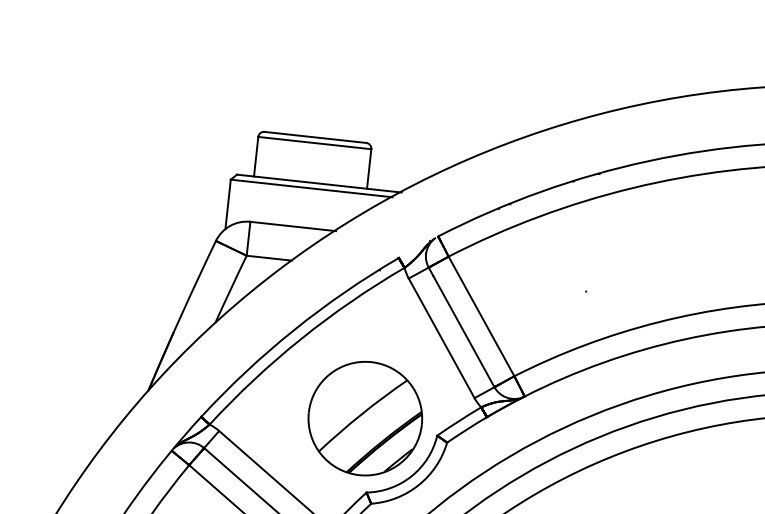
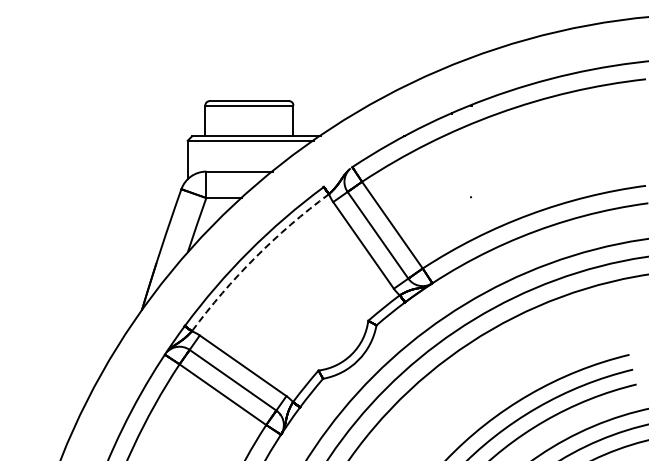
arc: (301, 338) -> (255, 257), solid -> dashed
part: (365, 418) -> (311, 313), removed

